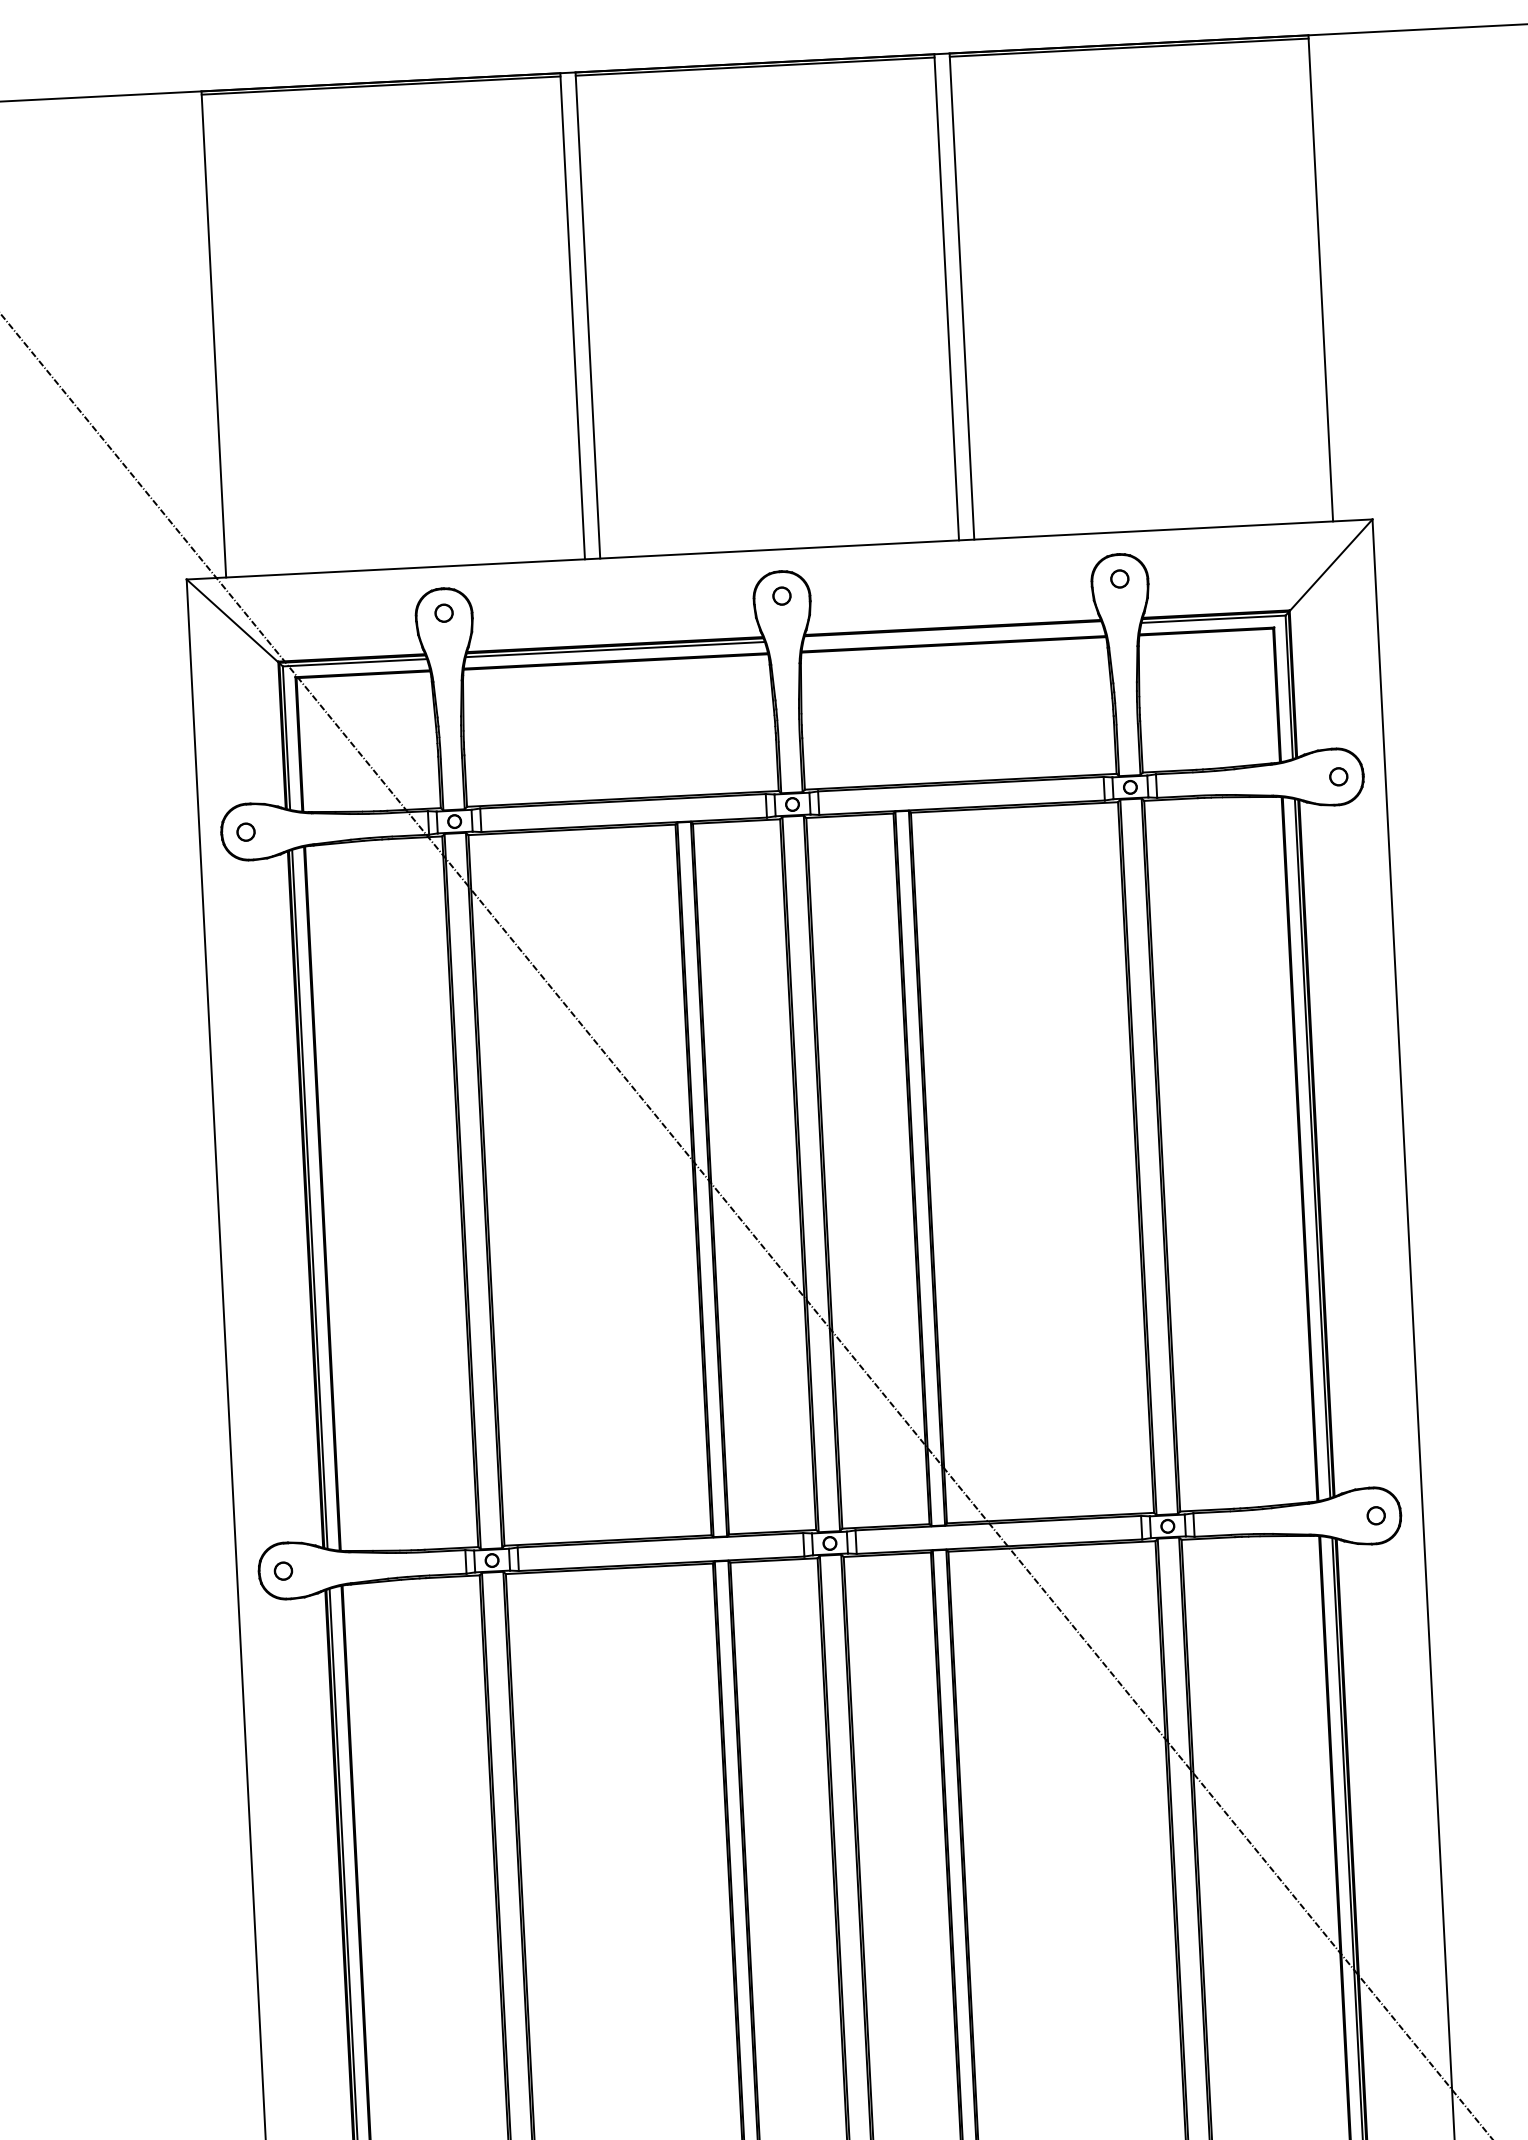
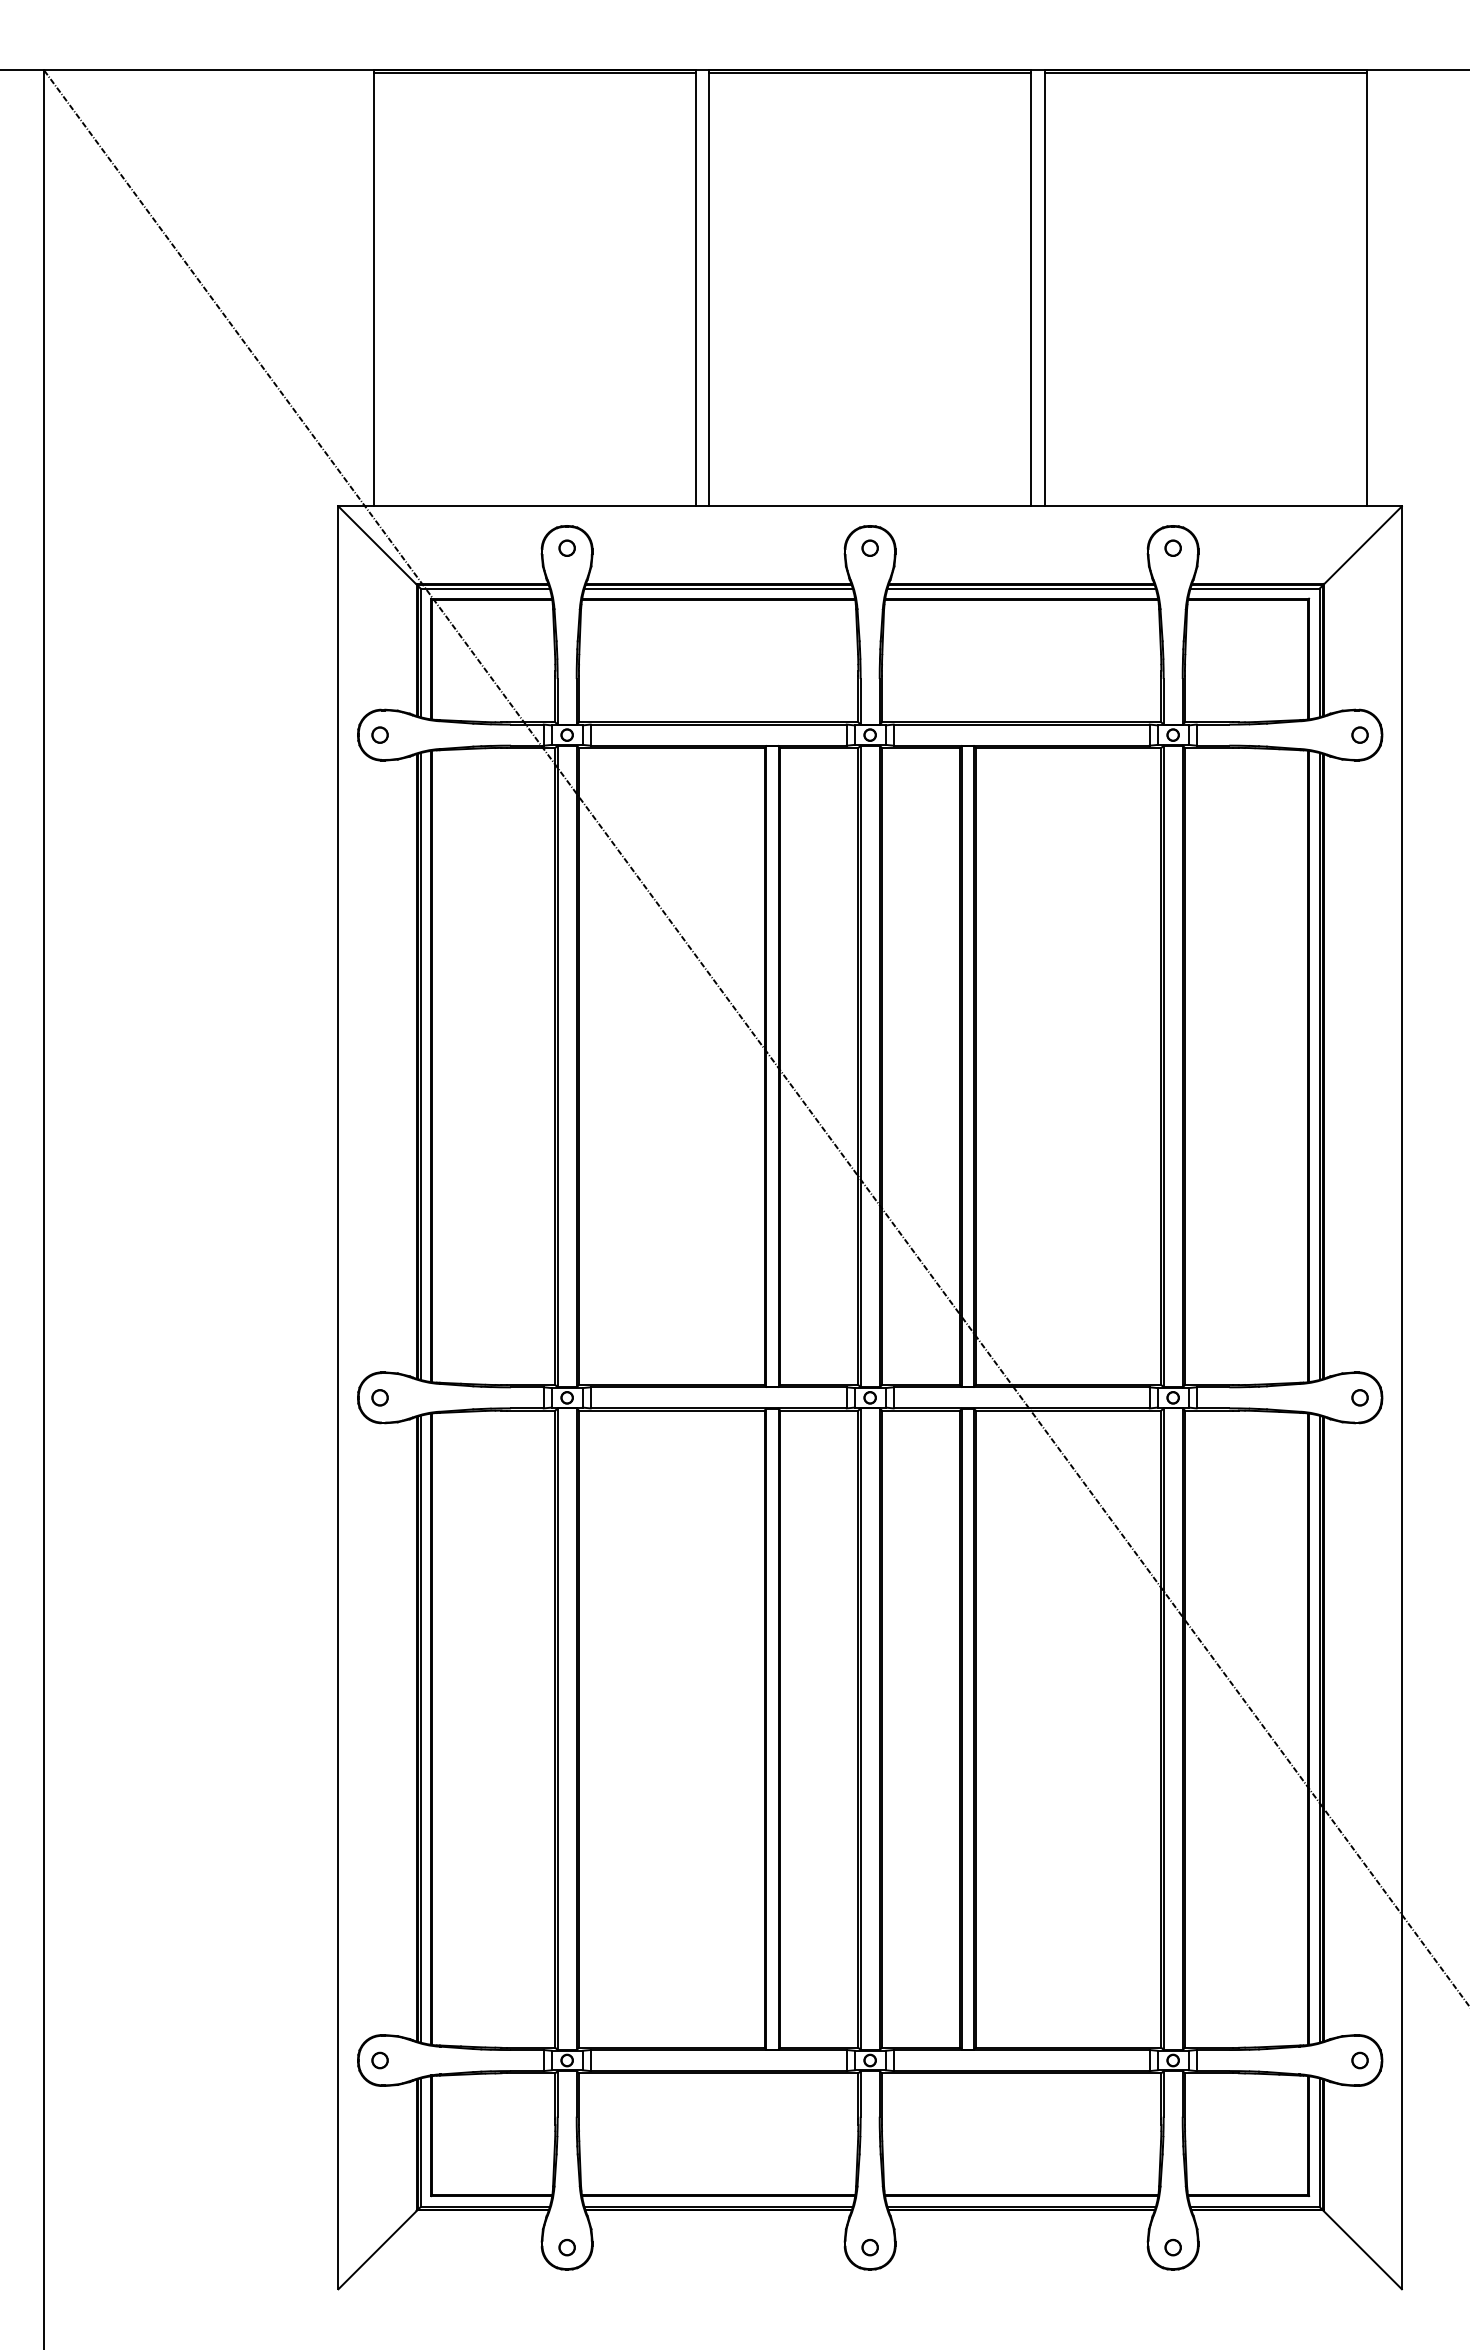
line: (952, 632) -> (1021, 588), added

